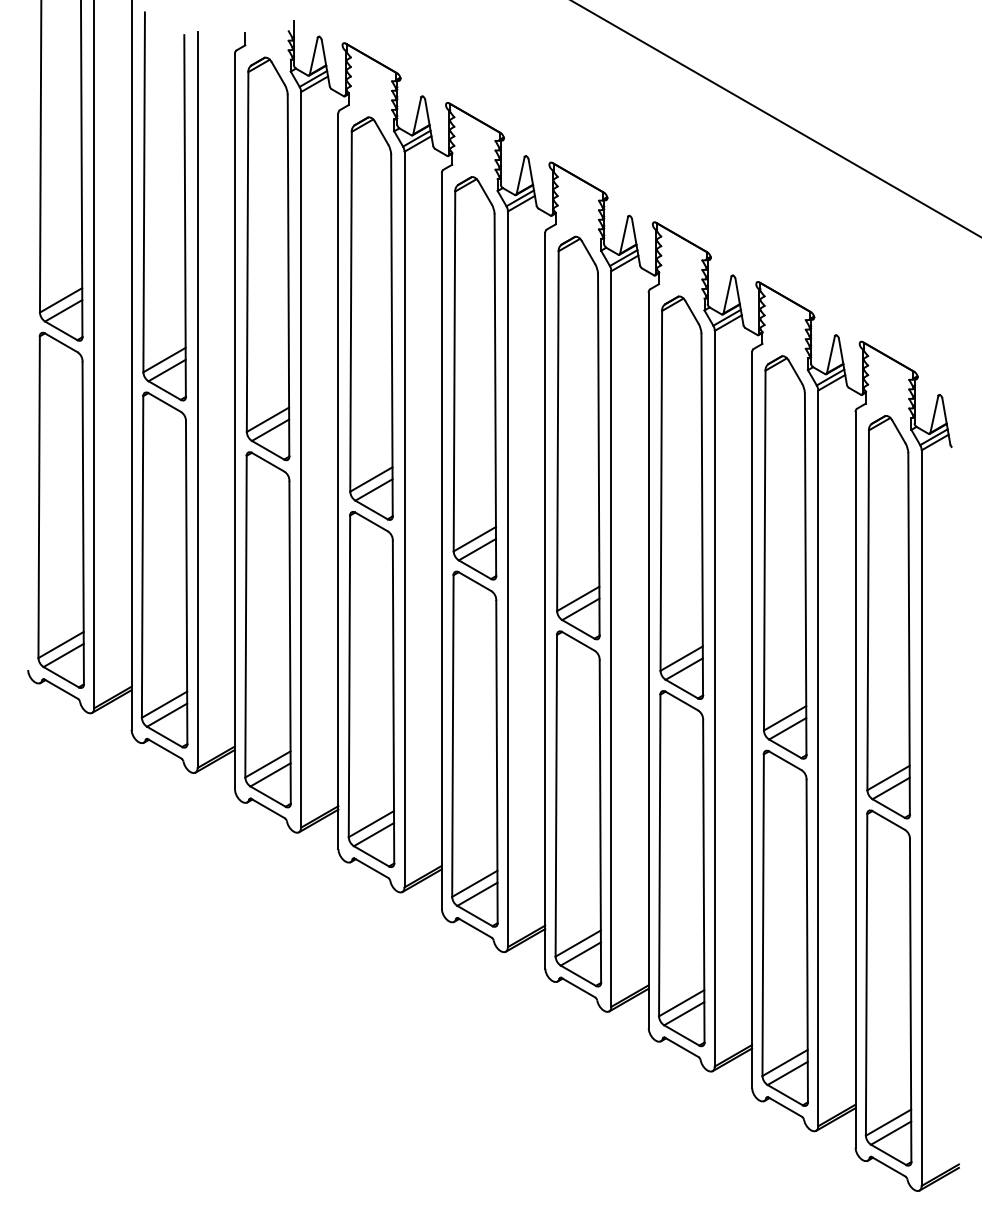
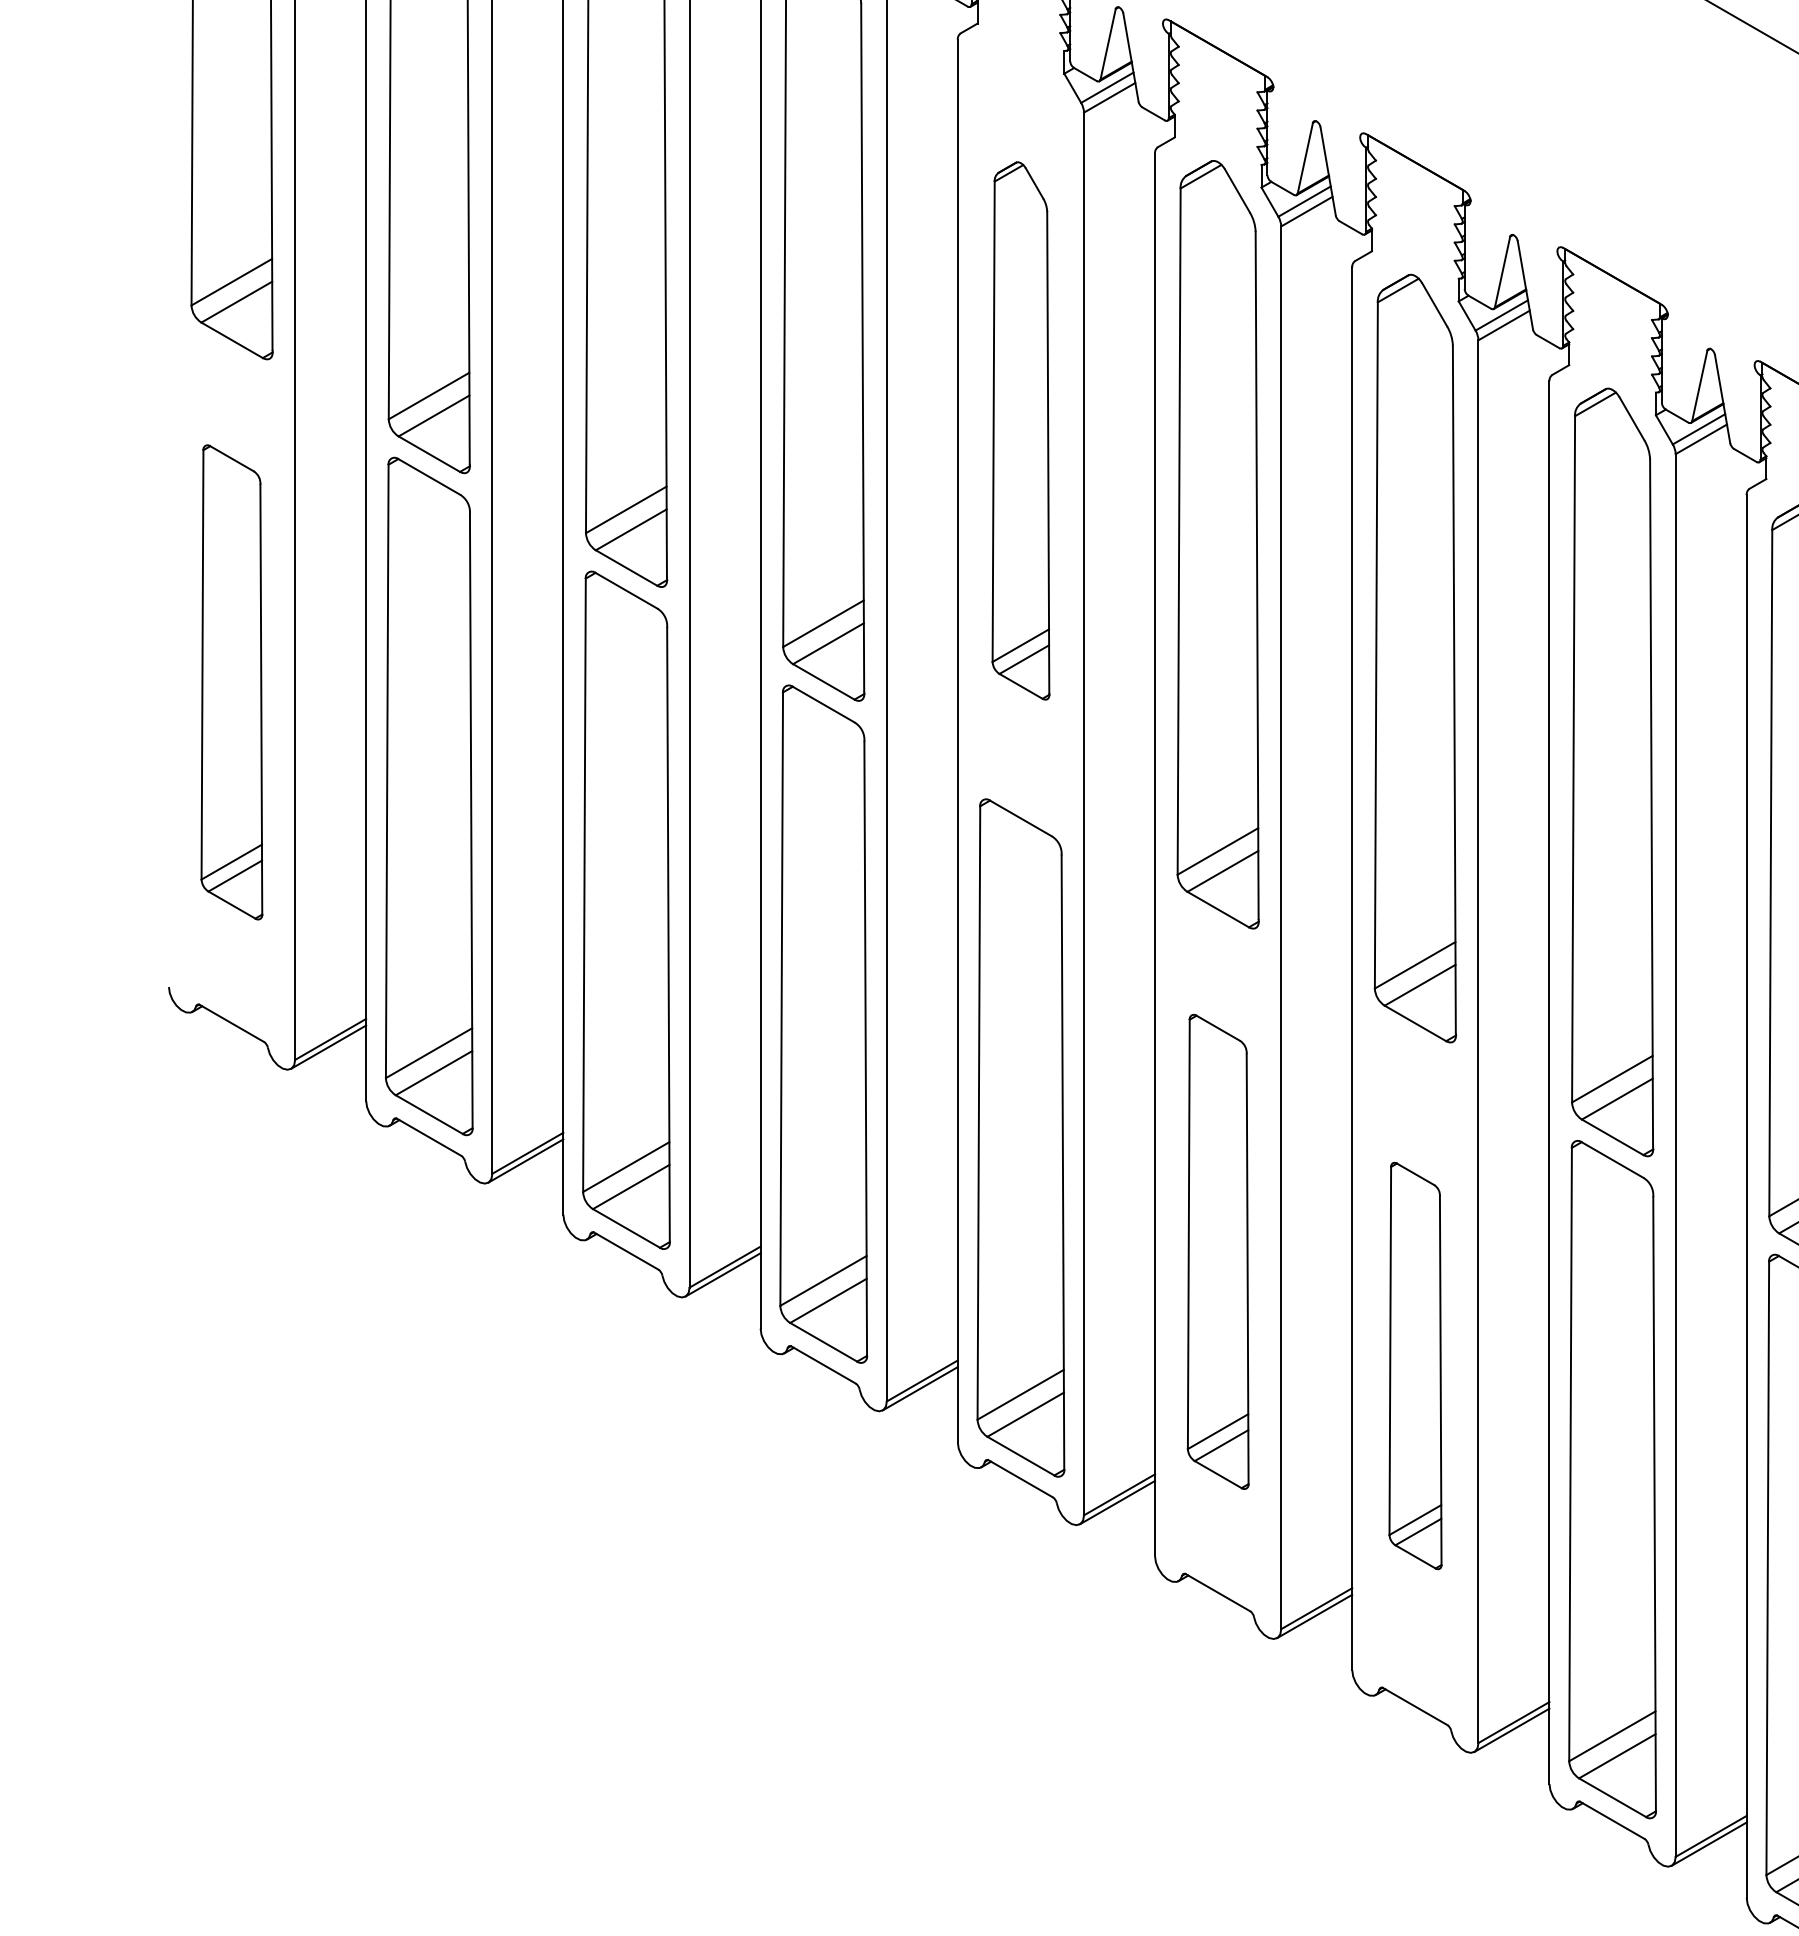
part: (474, 378) -> (1020, 431), size x0.7
part: (60, 509) -> (230, 680), size x0.7
part: (578, 808) -> (1218, 1251), size x0.7
part: (681, 868) -> (1414, 1365), size x0.6

